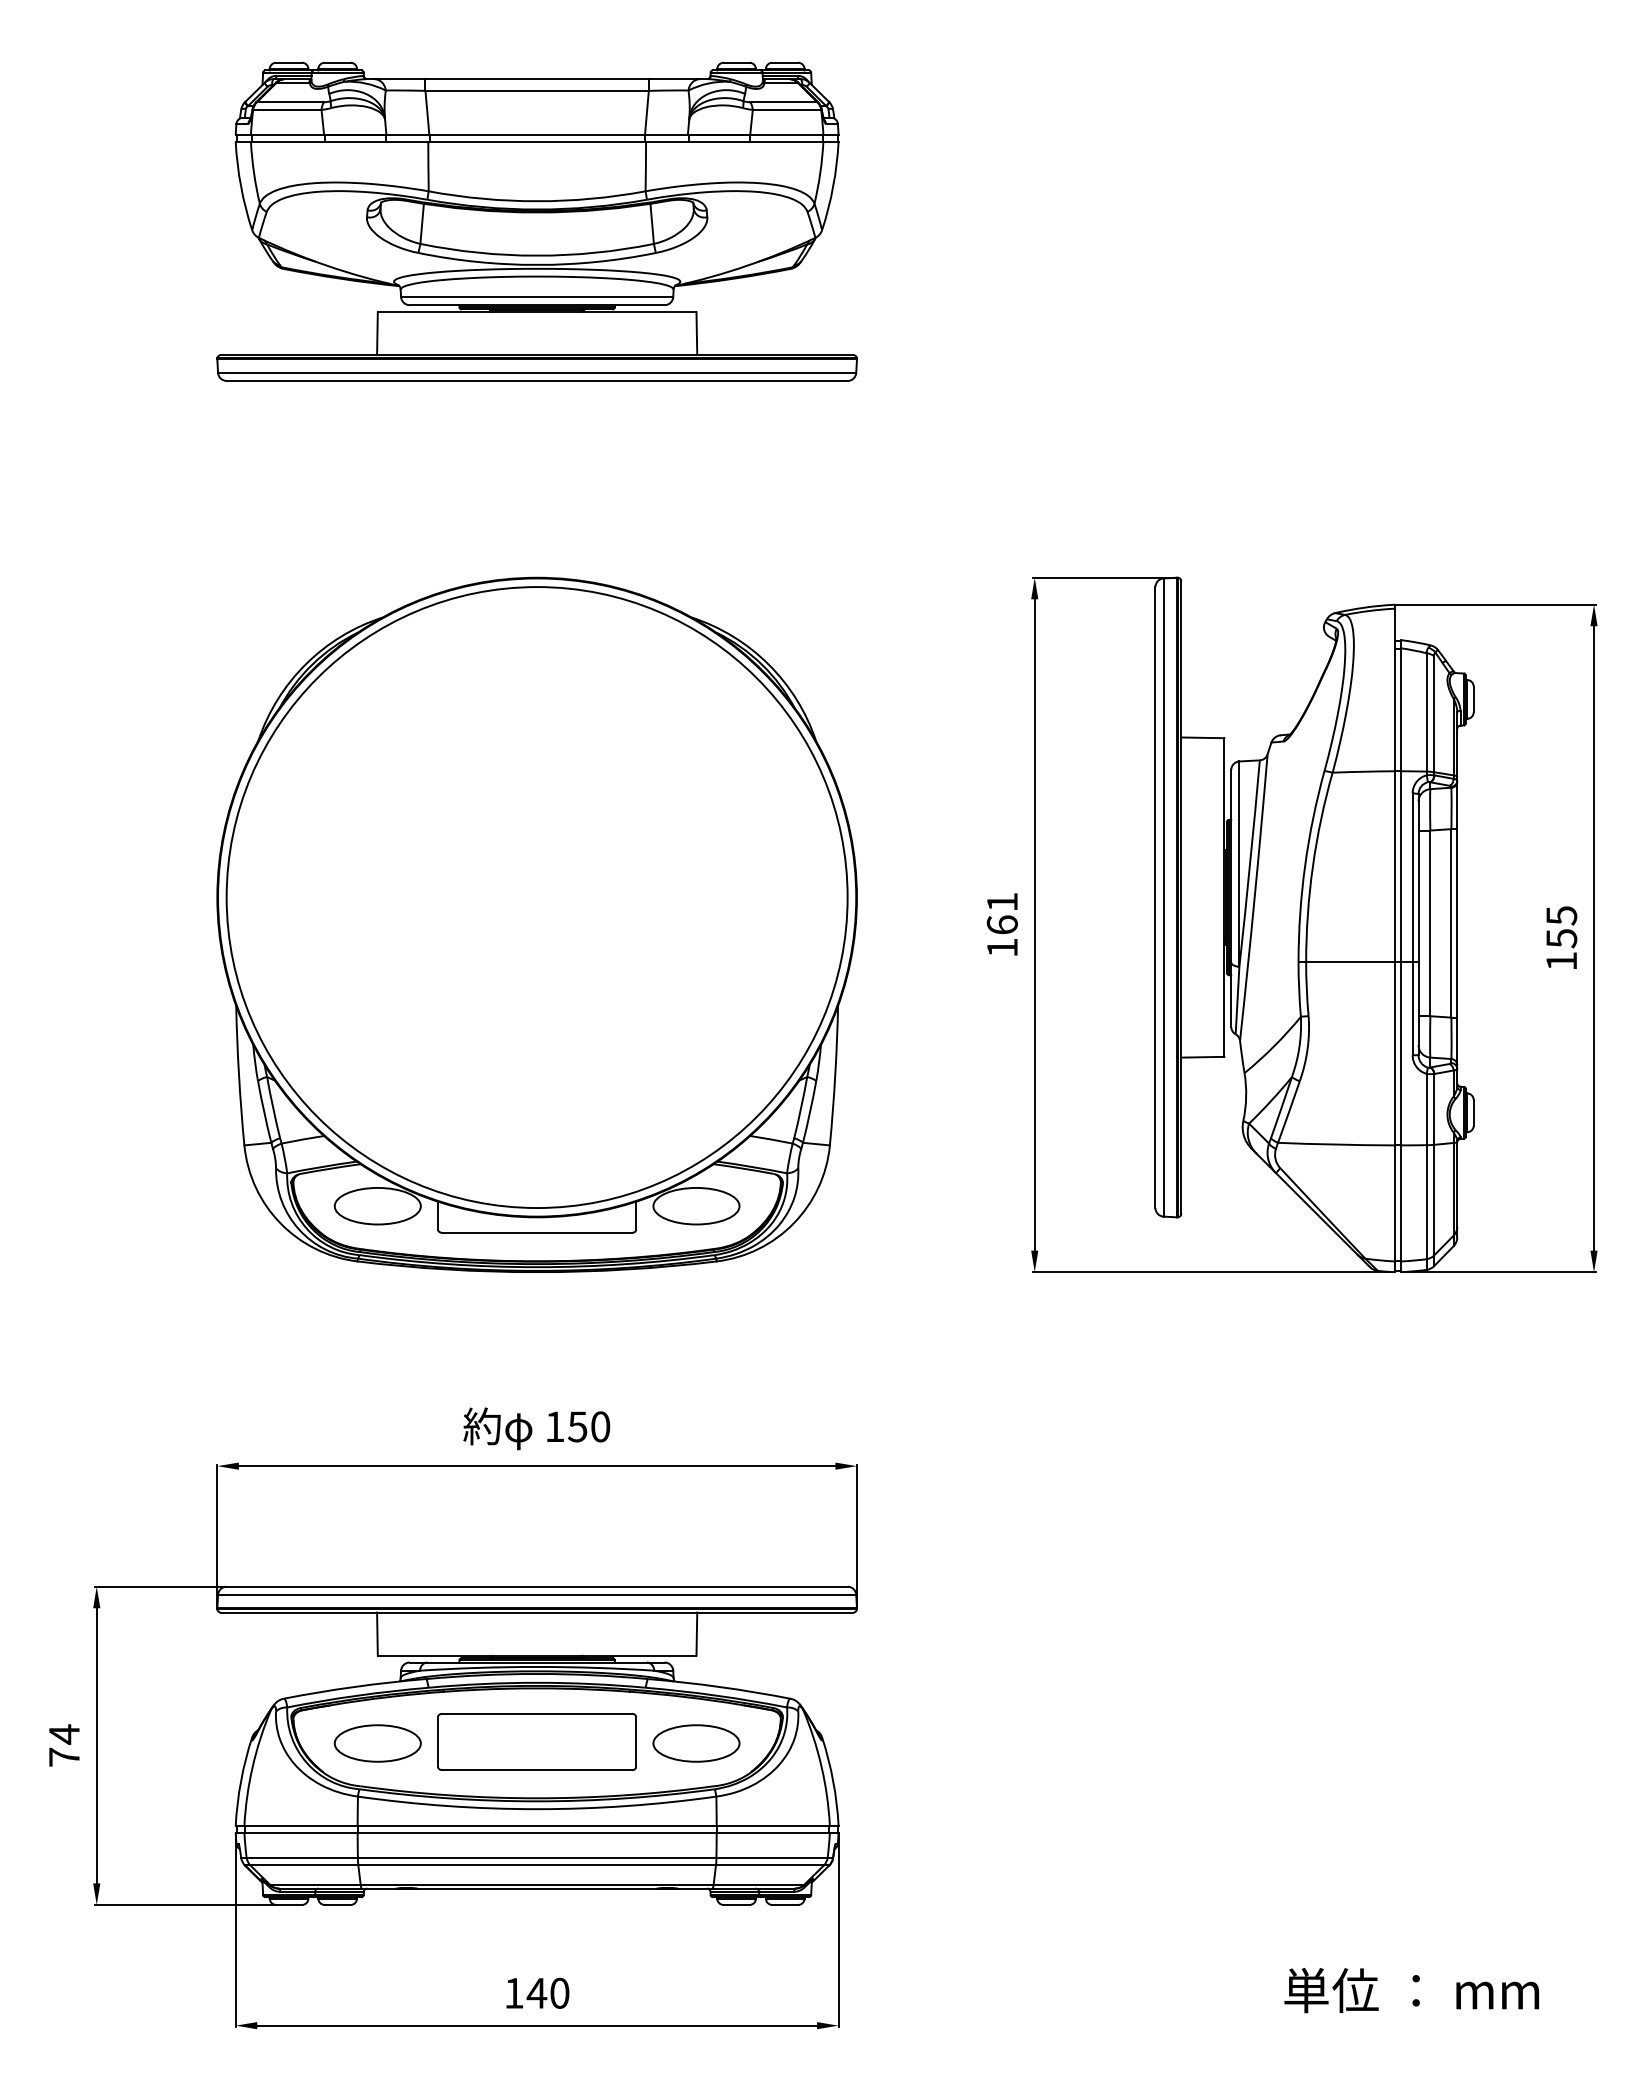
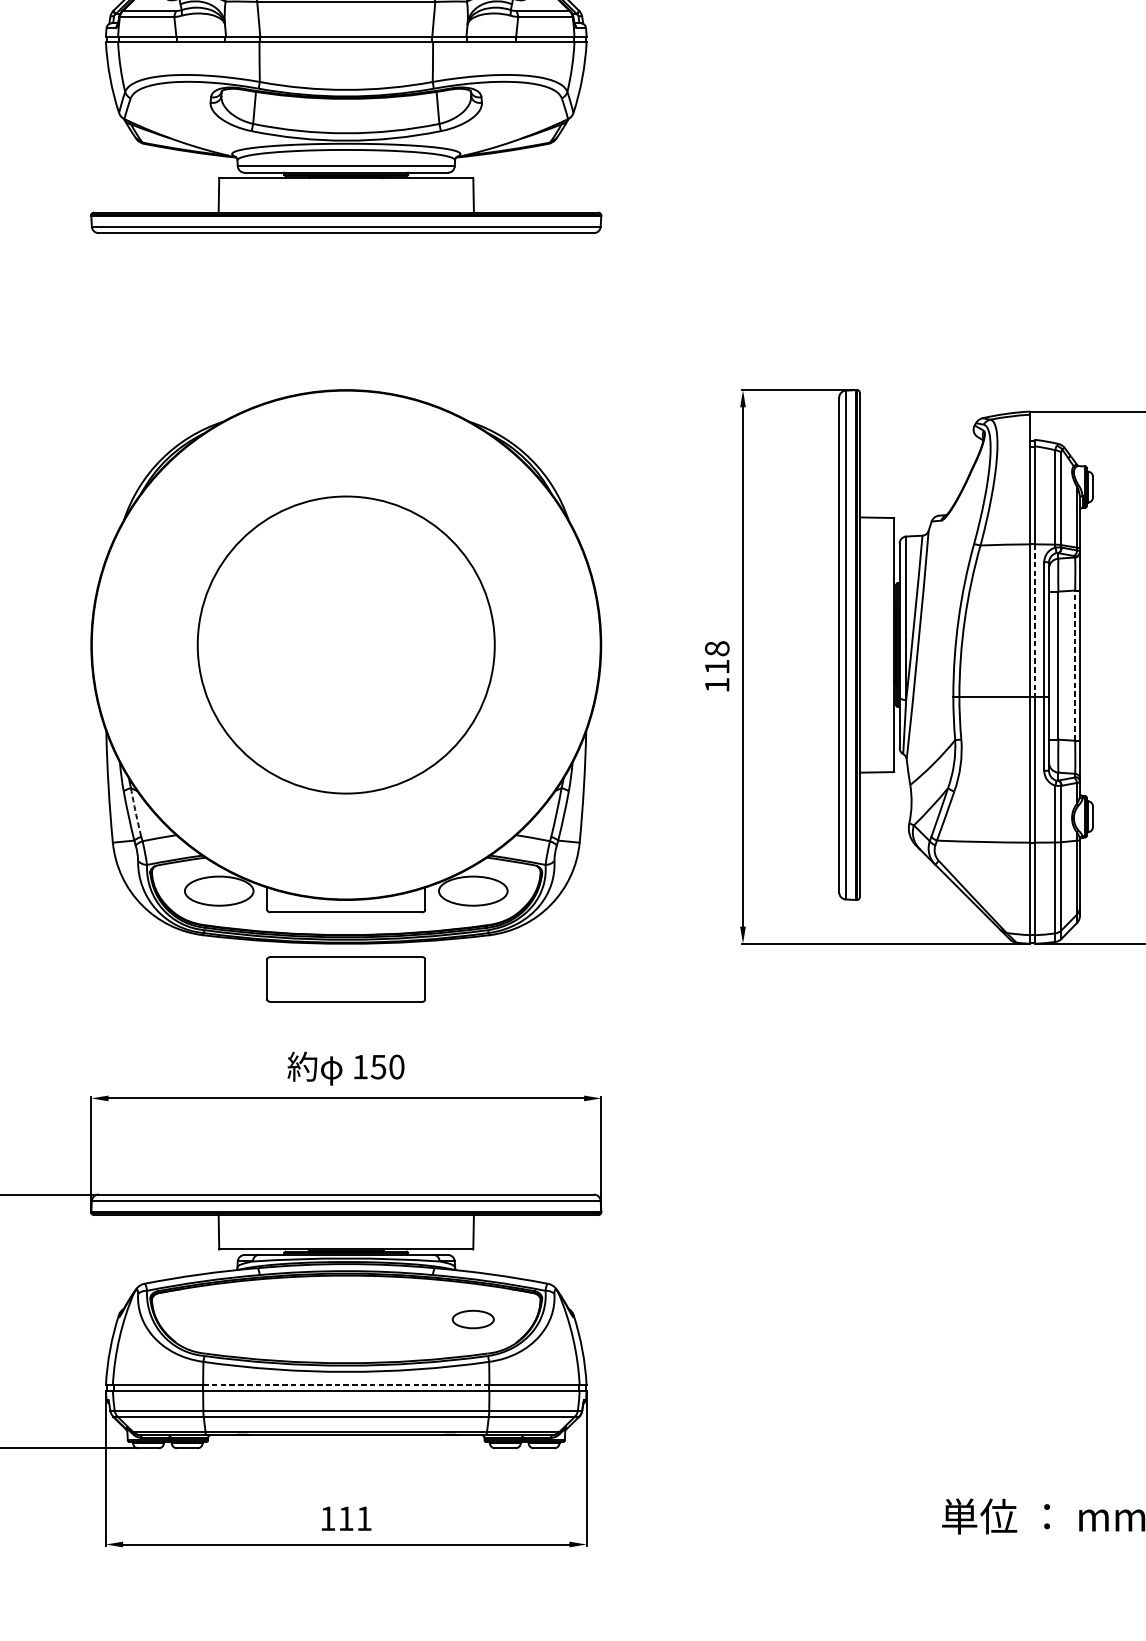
line: (1401, 867) -> (1035, 621), solid -> dashed
circle: (536, 897) -> (345, 645), size x0.6
text: (1001, 912) -> (716, 656), 161 -> 118
line: (1451, 922) -> (1075, 664), solid -> dashed
arc: (273, 1107) -> (136, 812), solid -> dashed
part: (536, 1741) -> (345, 979), moved
part: (377, 1743) -> (218, 1319), removed
part: (696, 1743) -> (473, 1319), size x0.6
line: (537, 1826) -> (346, 1385), solid -> dashed
text: (547, 1992) -> (354, 1518), 140 -> 111

